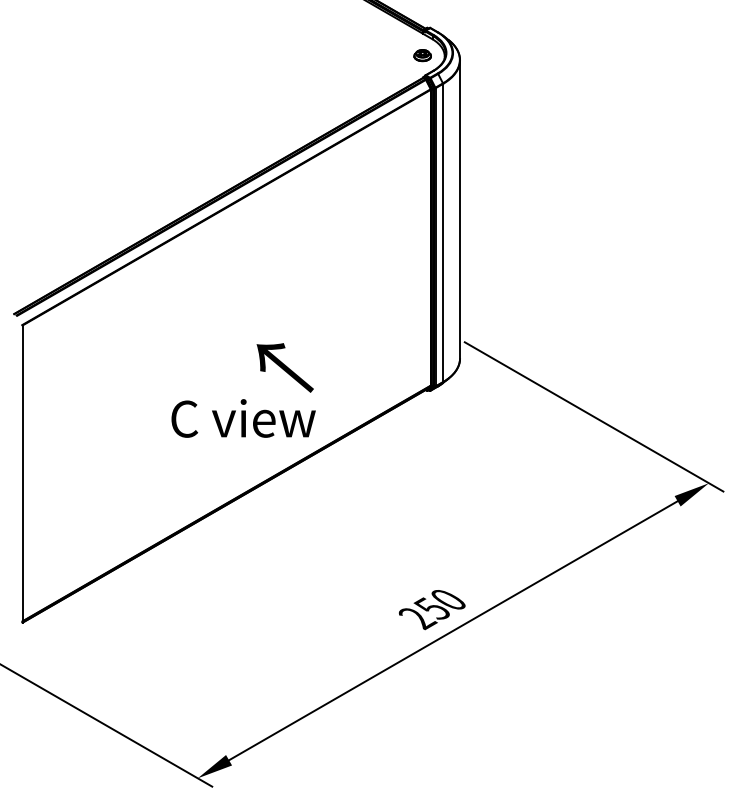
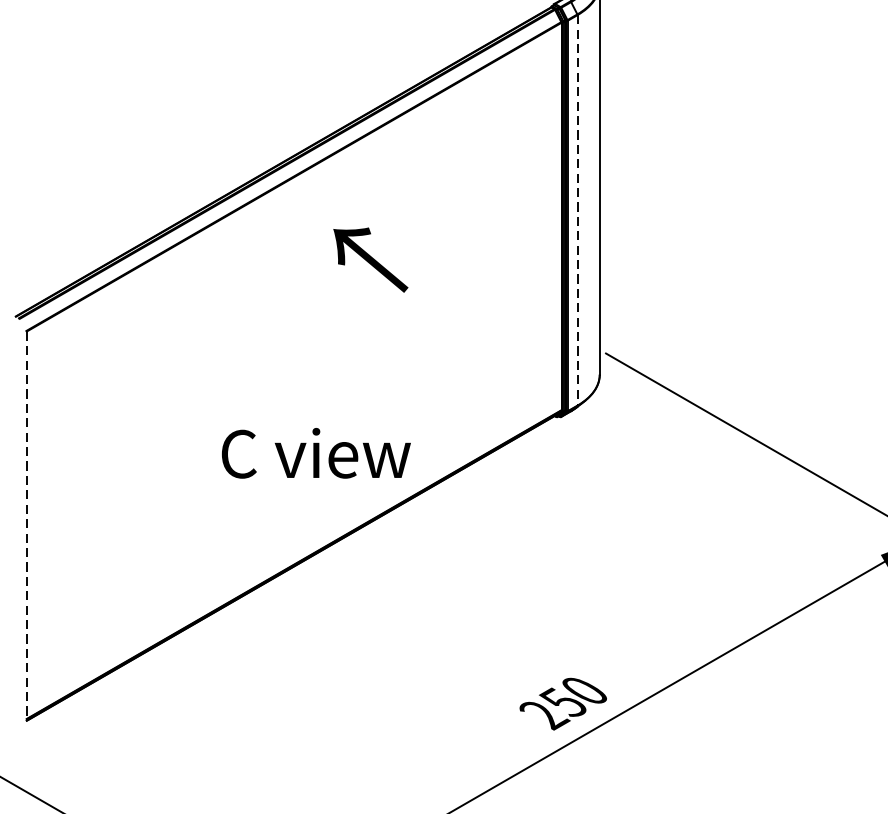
line: (443, 233) -> (578, 211), solid -> dashed
text: (284, 367) -> (369, 259), moved
line: (22, 474) -> (26, 526), solid -> dashed

